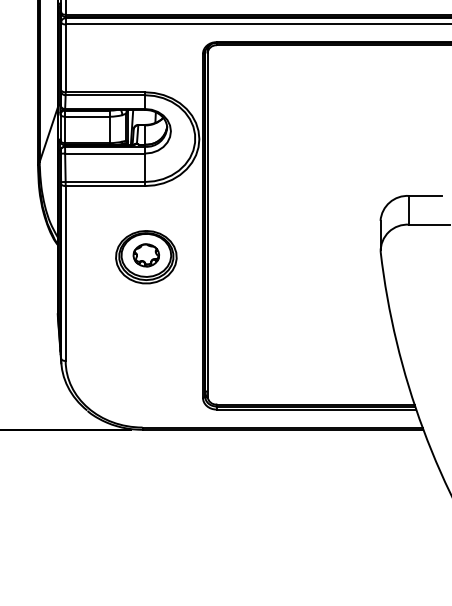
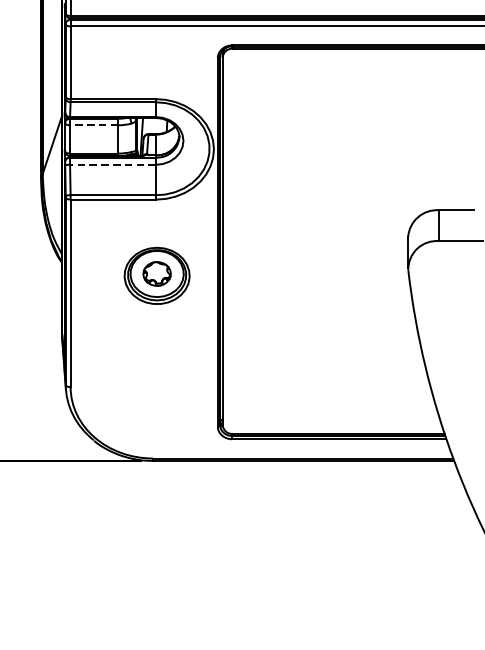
line: (87, 116) -> (94, 125), solid -> dashed
line: (104, 153) -> (112, 164), solid -> dashed

